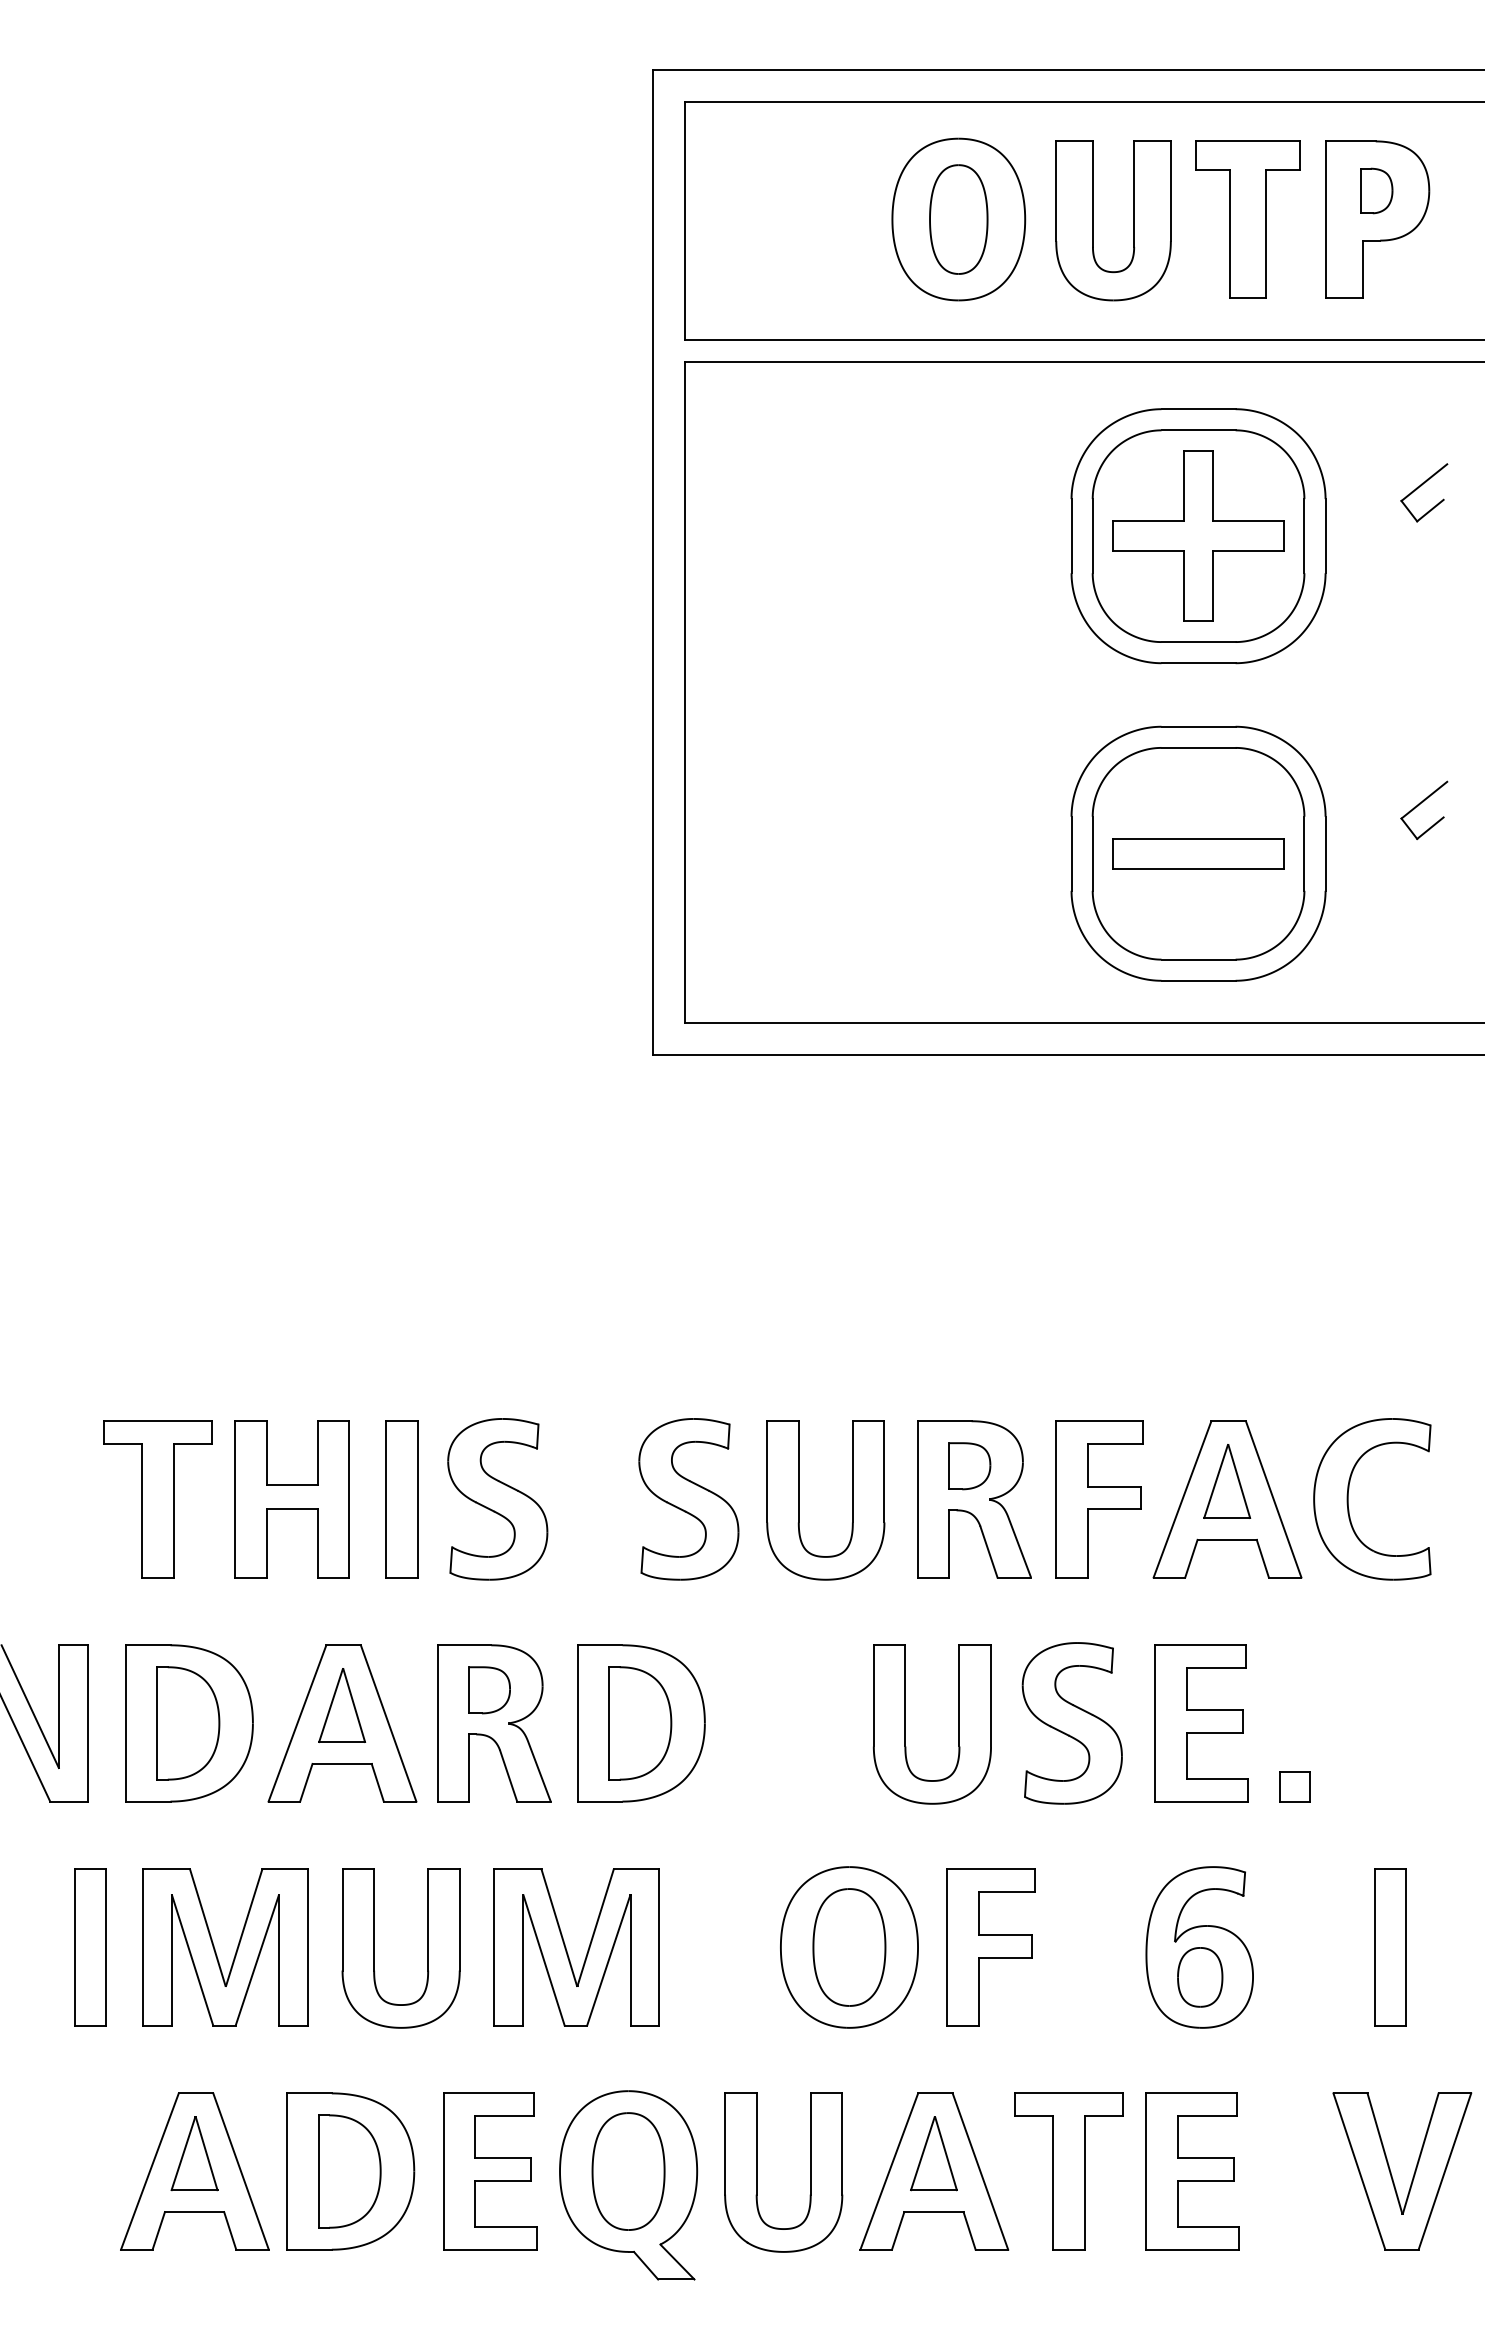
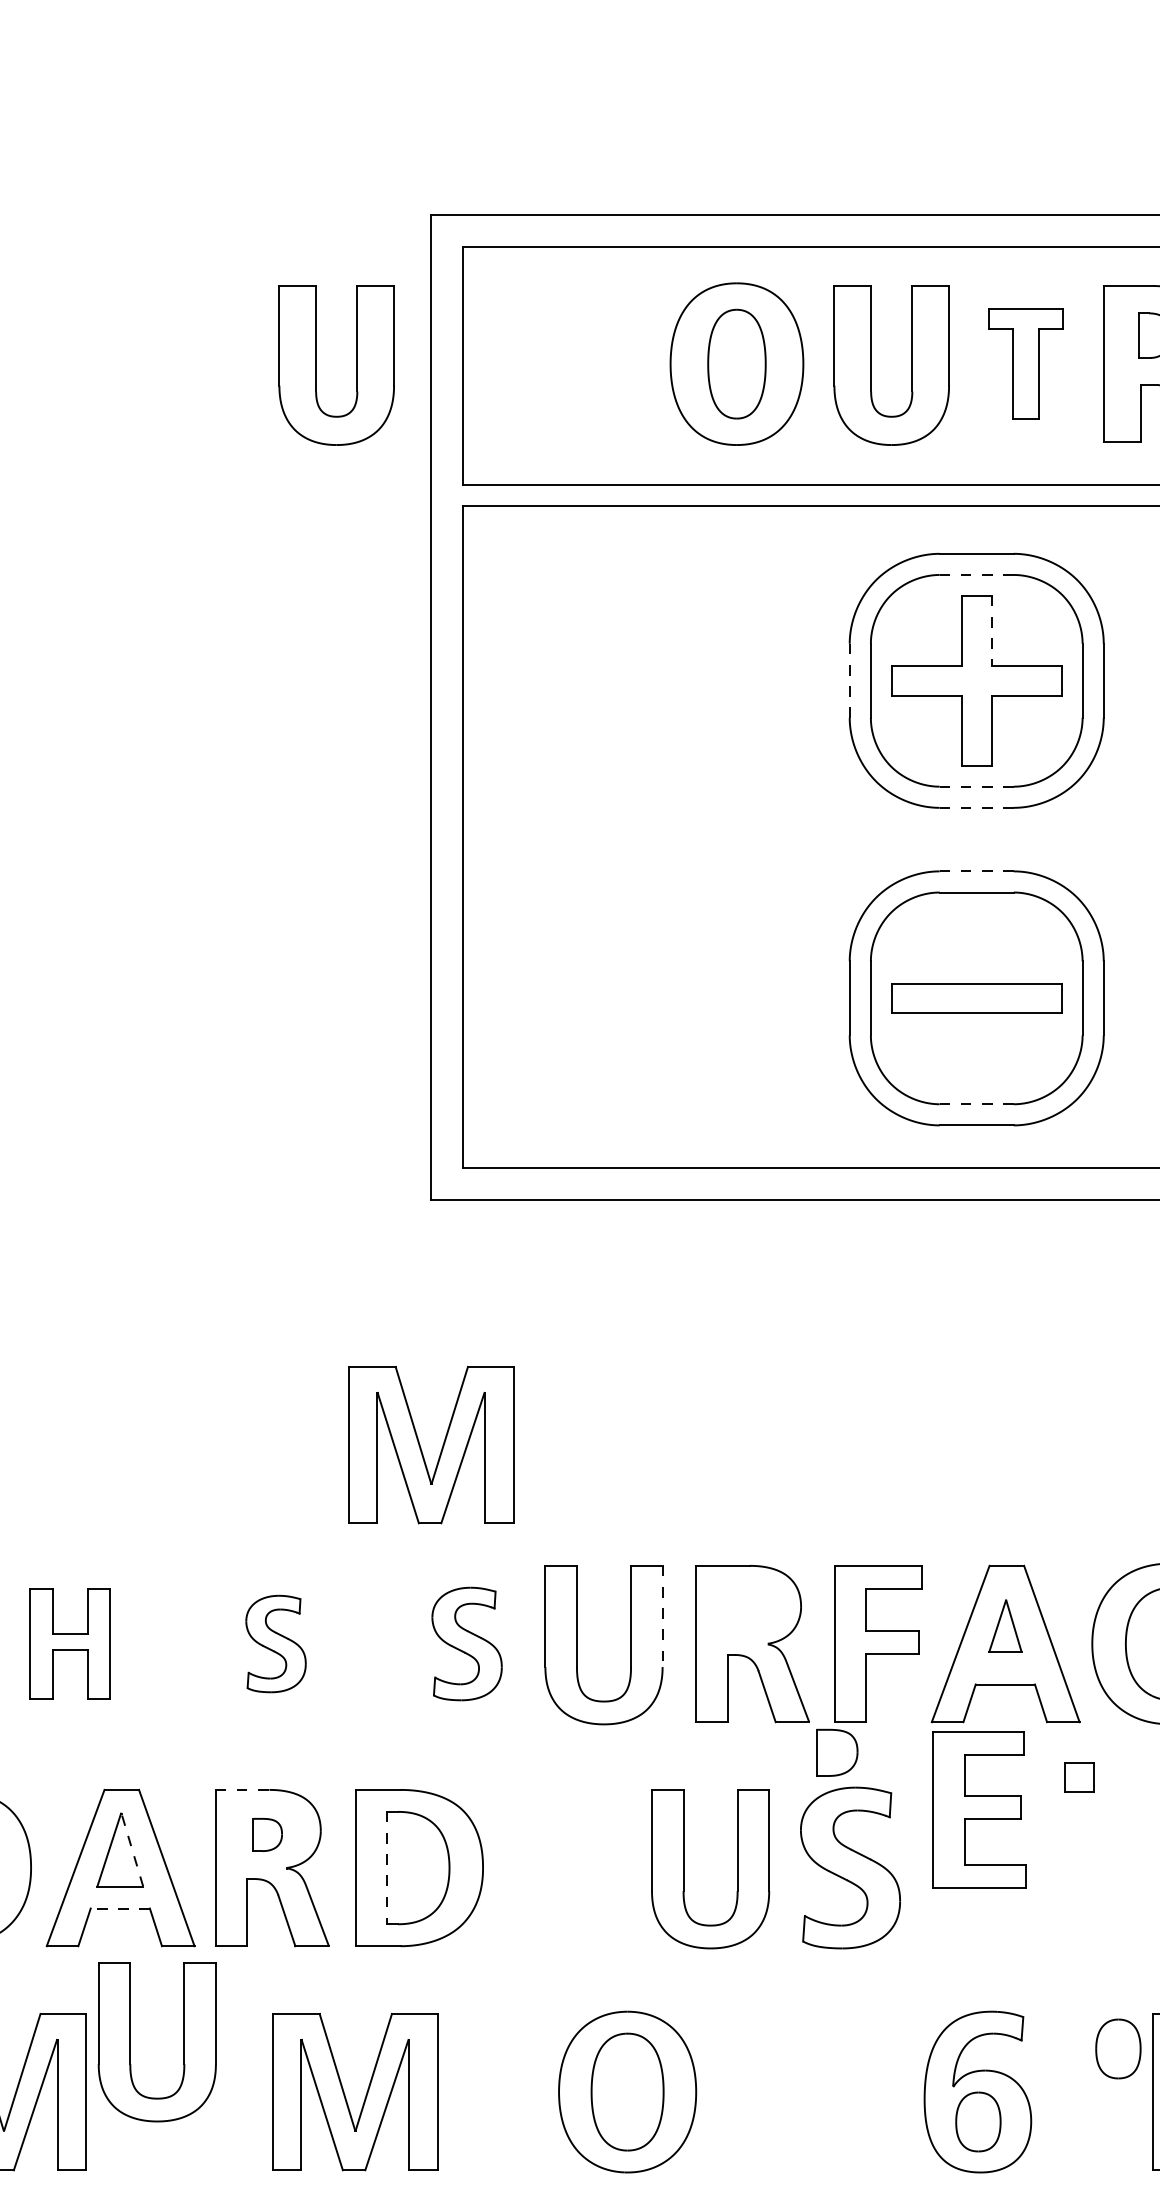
part: (1247, 219) -> (1025, 364), size x0.7
part: (538, 220) -> (316, 365), added
line: (1198, 430) -> (976, 575), solid -> dashed
line: (1213, 486) -> (991, 631), solid -> dashed
line: (1071, 535) -> (849, 680), solid -> dashed
line: (1199, 642) -> (977, 787), solid -> dashed
line: (1198, 663) -> (976, 808), solid -> dashed
line: (1199, 726) -> (977, 871), solid -> dashed
line: (1199, 959) -> (977, 1104), solid -> dashed
part: (643, 1303) -> (421, 1448), added
part: (969, 1466) -> (836, 1753), moved
line: (884, 1471) -> (662, 1616), solid -> dashed
part: (1227, 1481) -> (1005, 1626), size x0.7
part: (291, 1499) -> (69, 1644), size x0.7
part: (401, 1499) -> (179, 1644), removed
part: (497, 1499) -> (275, 1644), size x0.6
part: (688, 1499) -> (466, 1644), size x0.7
line: (464, 1645) -> (242, 1790), solid -> dashed
part: (489, 1690) -> (267, 1835), size x0.7
line: (354, 1705) -> (132, 1850), solid -> dashed
line: (609, 1723) -> (387, 1868), solid -> dashed
part: (1201, 1723) -> (979, 1810), moved
line: (342, 1763) -> (120, 1908), solid -> dashed
part: (1294, 1786) -> (1078, 1777), moved
part: (1340, 1904) -> (1118, 2049), added
part: (990, 1947) -> (768, 2092), removed
part: (374, 1948) -> (130, 2042), moved

